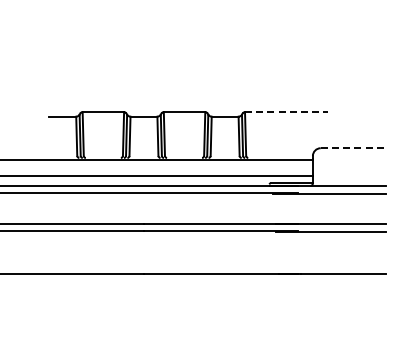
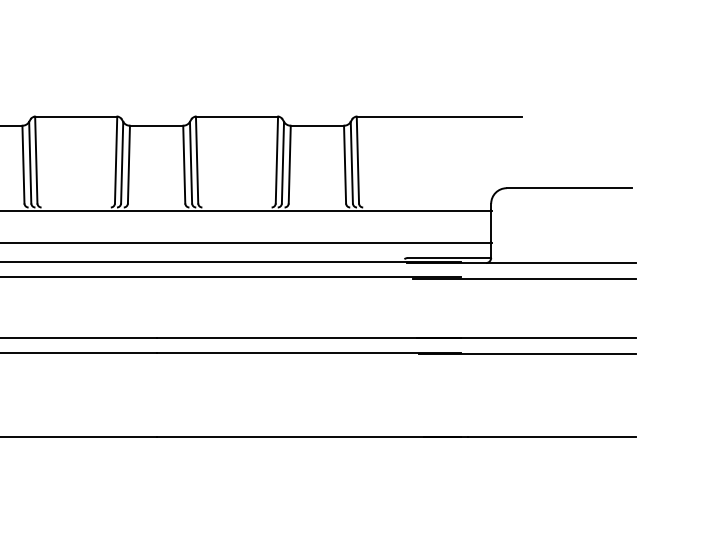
line: (286, 112) -> (438, 117), dashed -> solid
line: (352, 148) -> (569, 188), dashed -> solid

